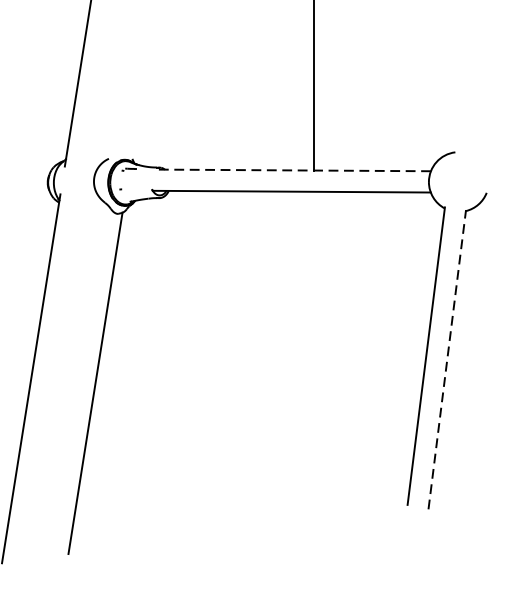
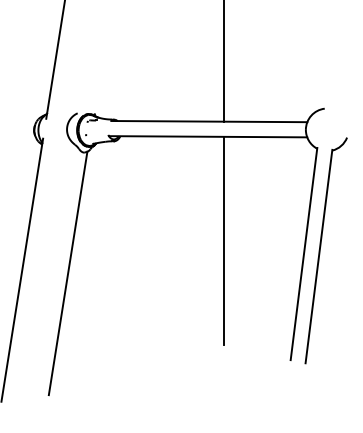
line: (292, 170) -> (208, 121), dashed -> solid
line: (314, 337) -> (224, 240), added
line: (446, 359) -> (318, 256), dashed -> solid

